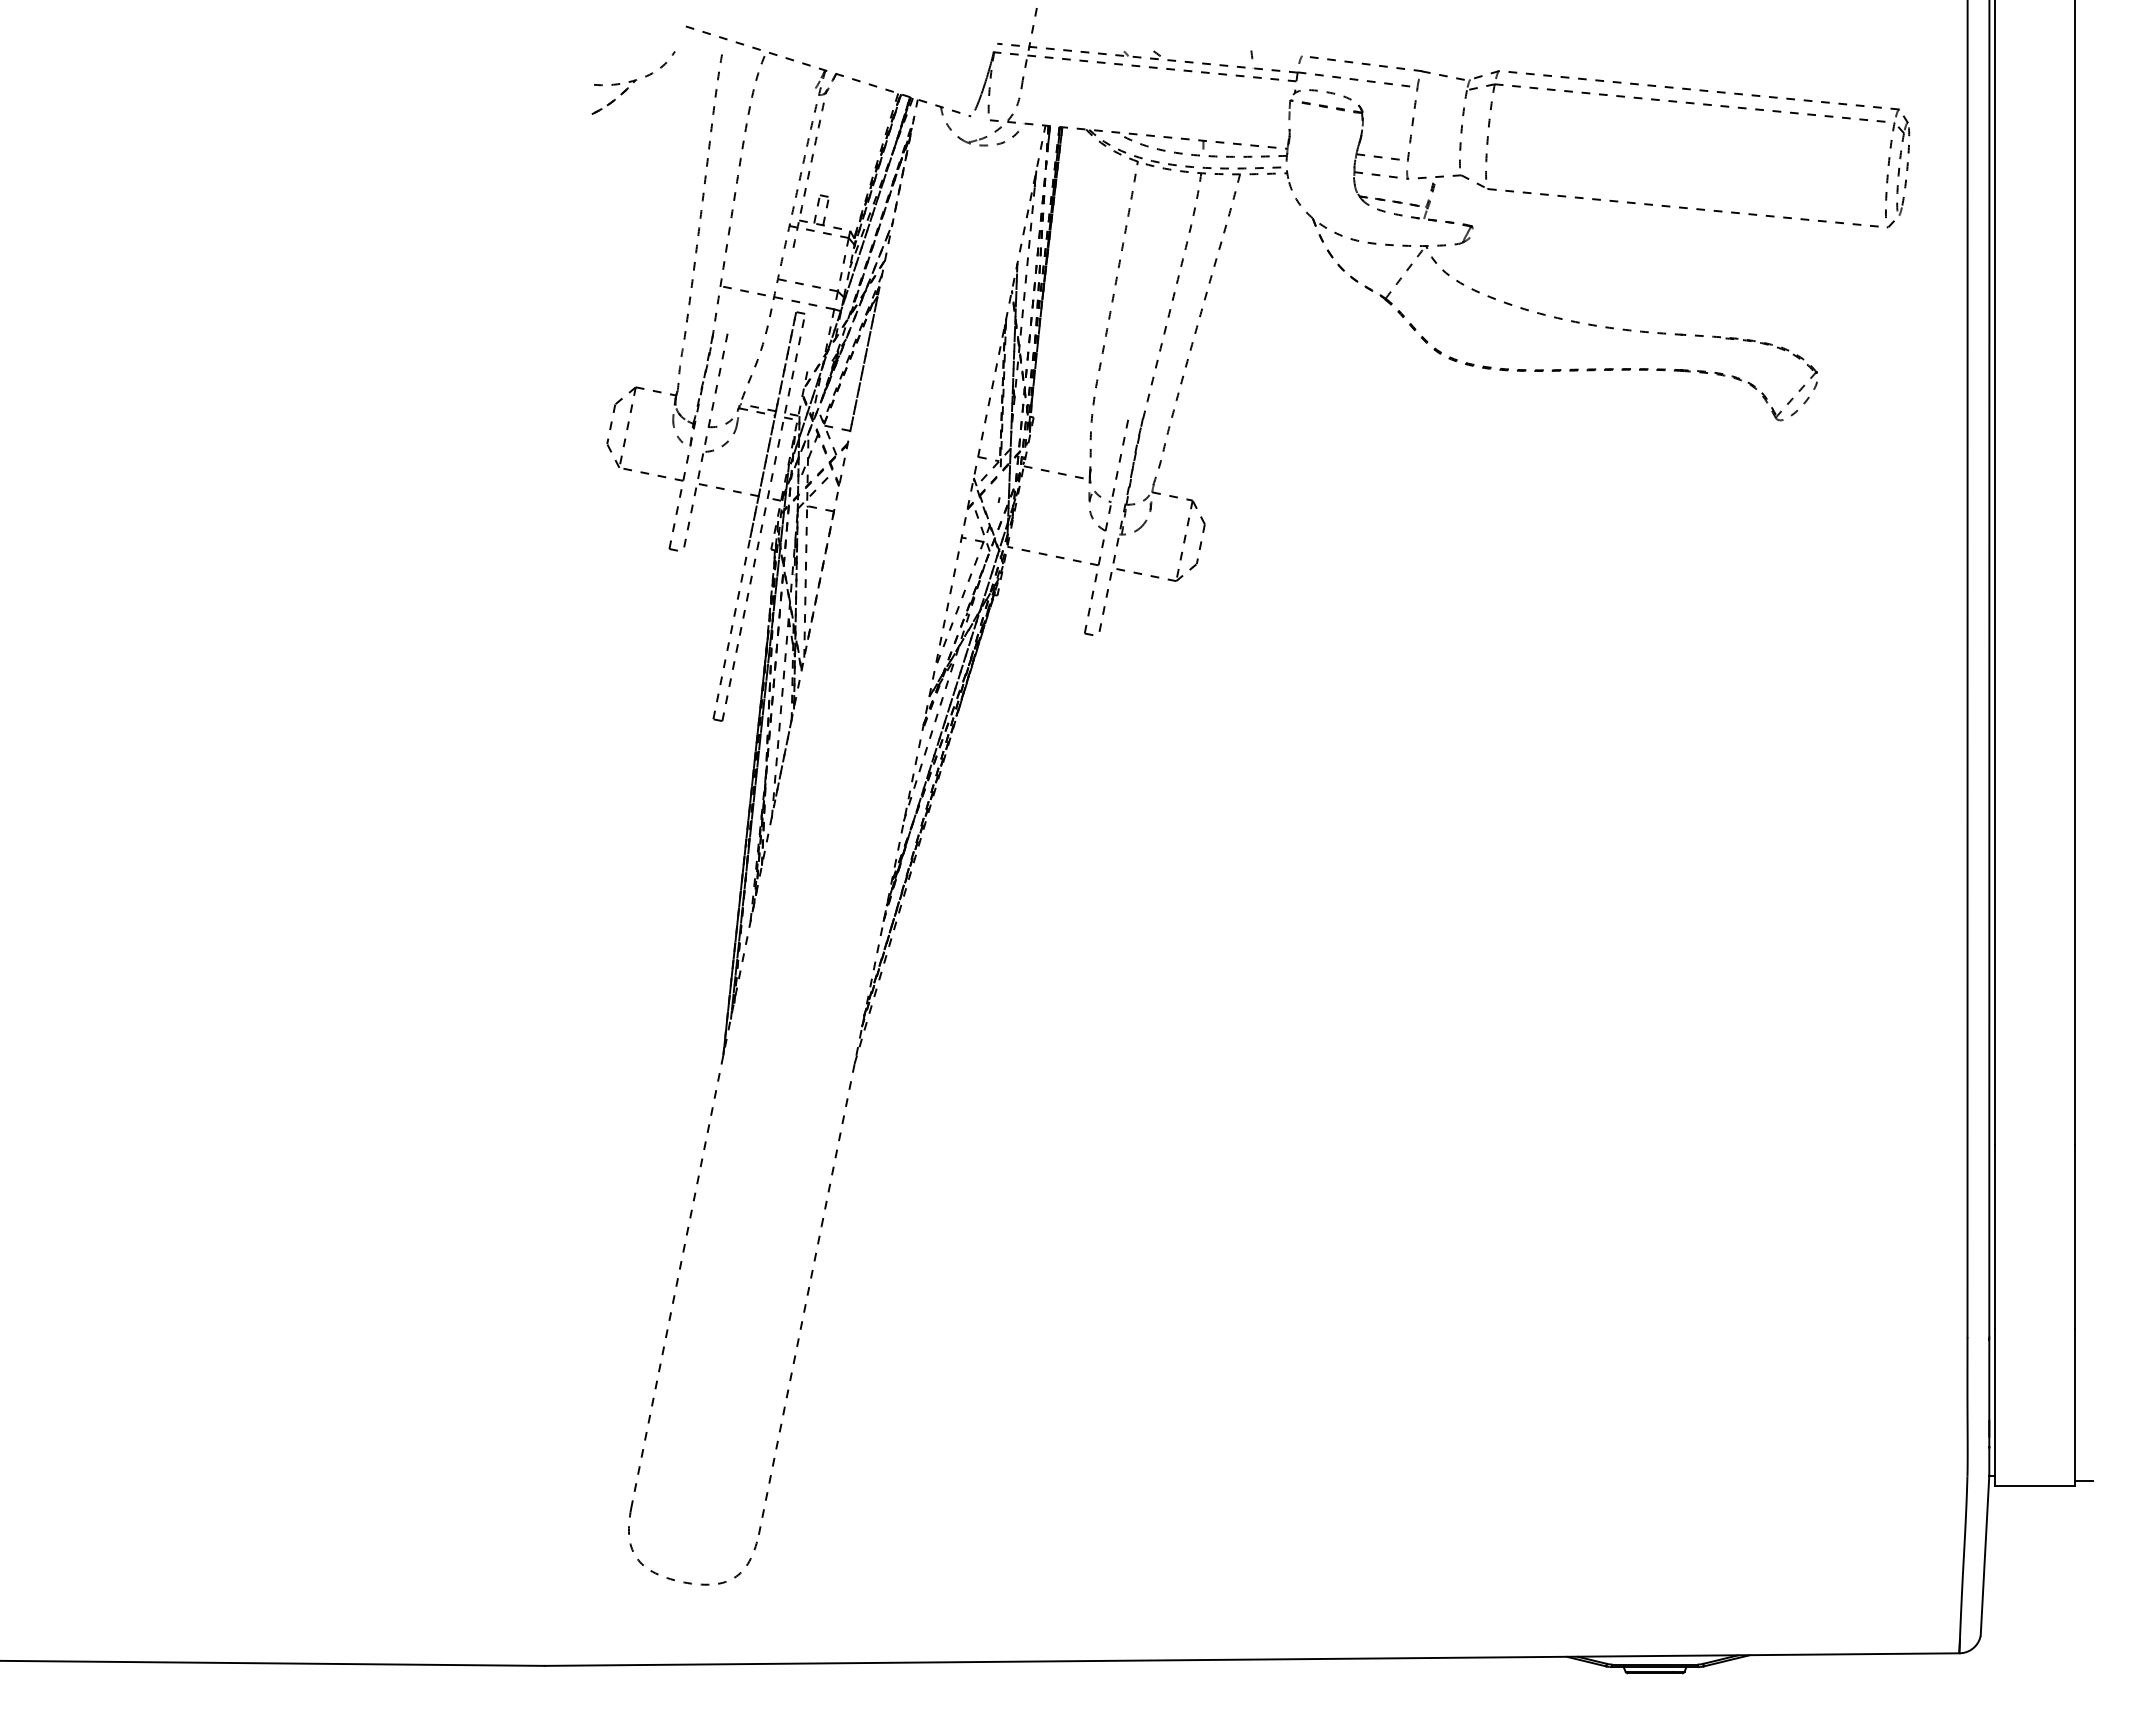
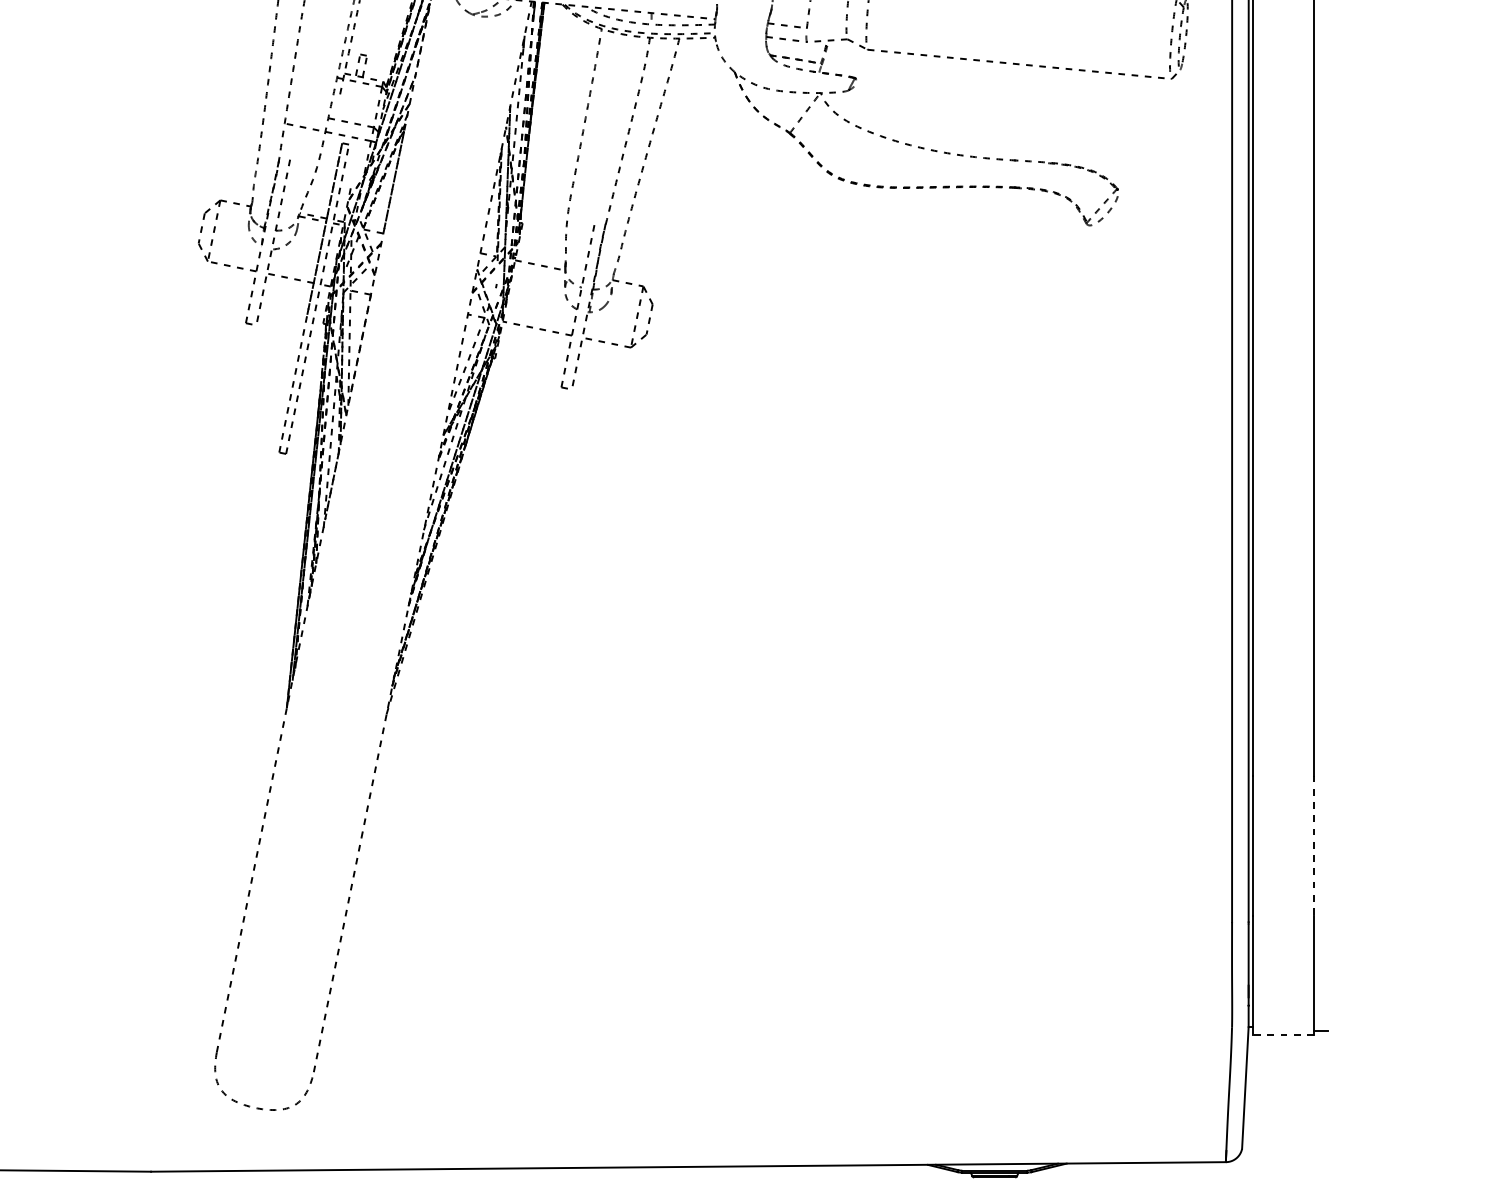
line: (2075, 1237) -> (1314, 846), solid -> dashed
line: (2034, 1486) -> (1282, 1035), solid -> dashed

